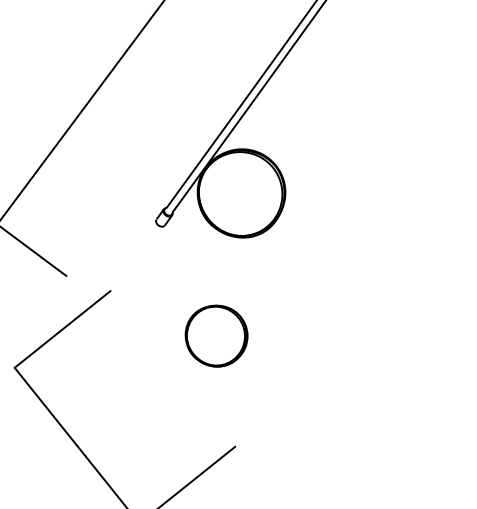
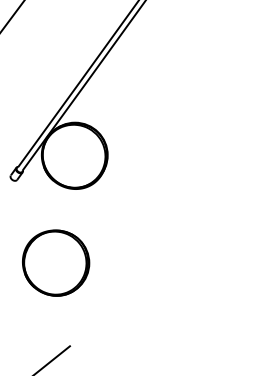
part: (216, 335) -> (55, 262), size x1.43

